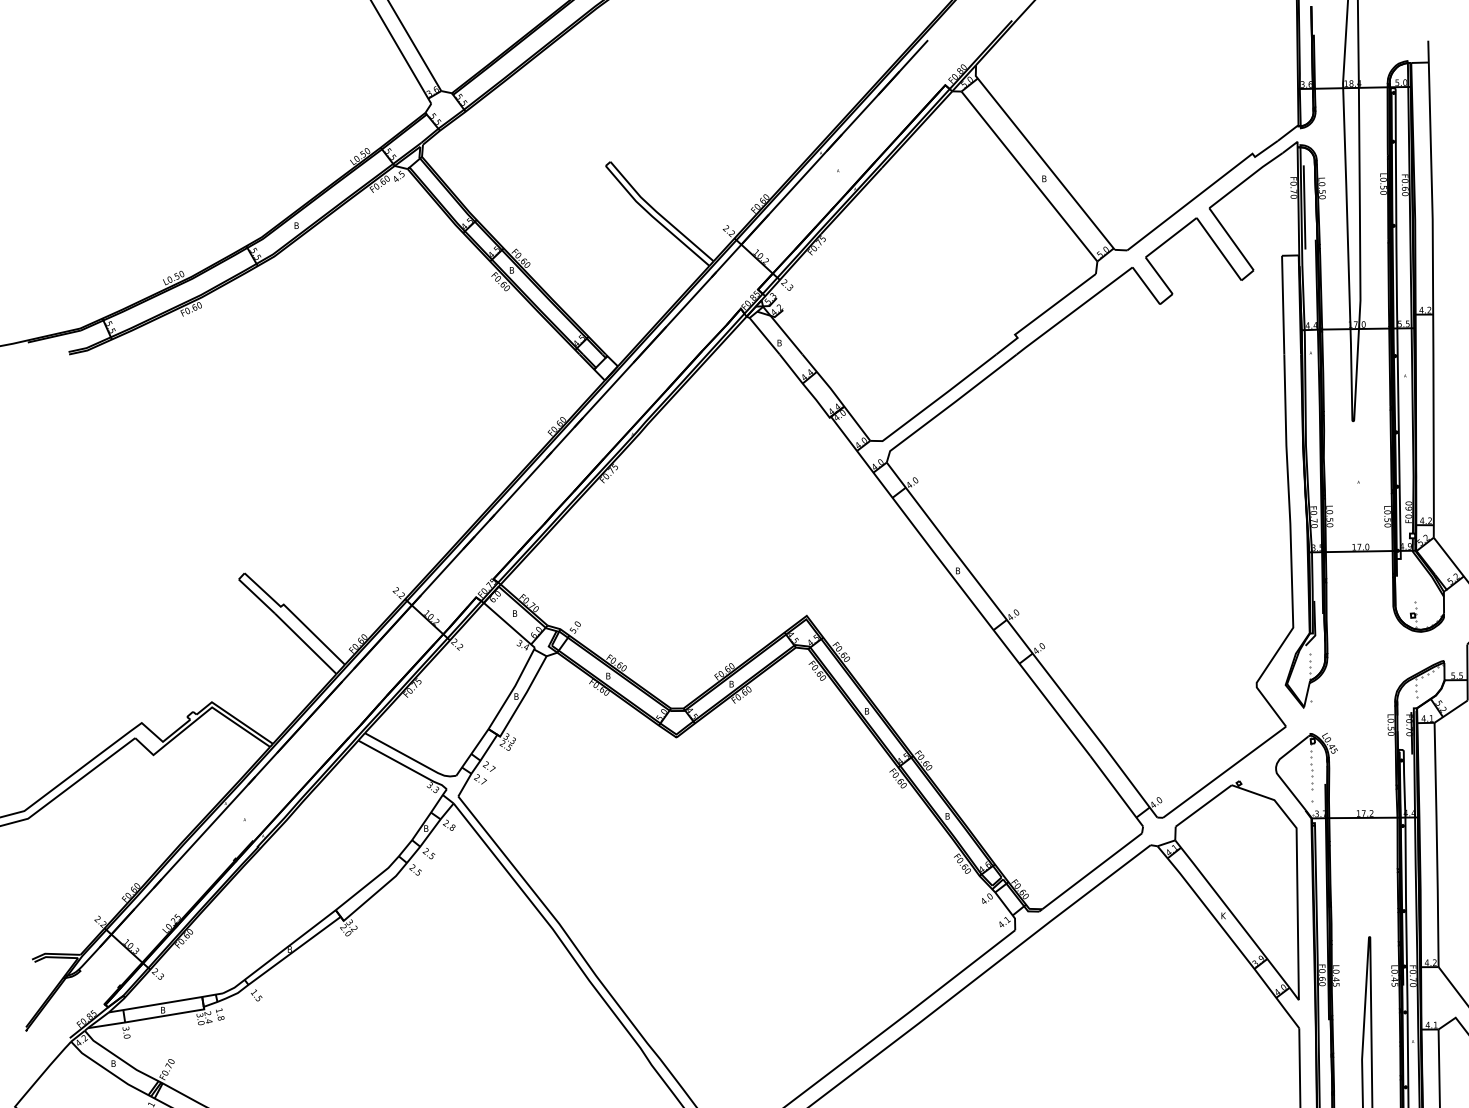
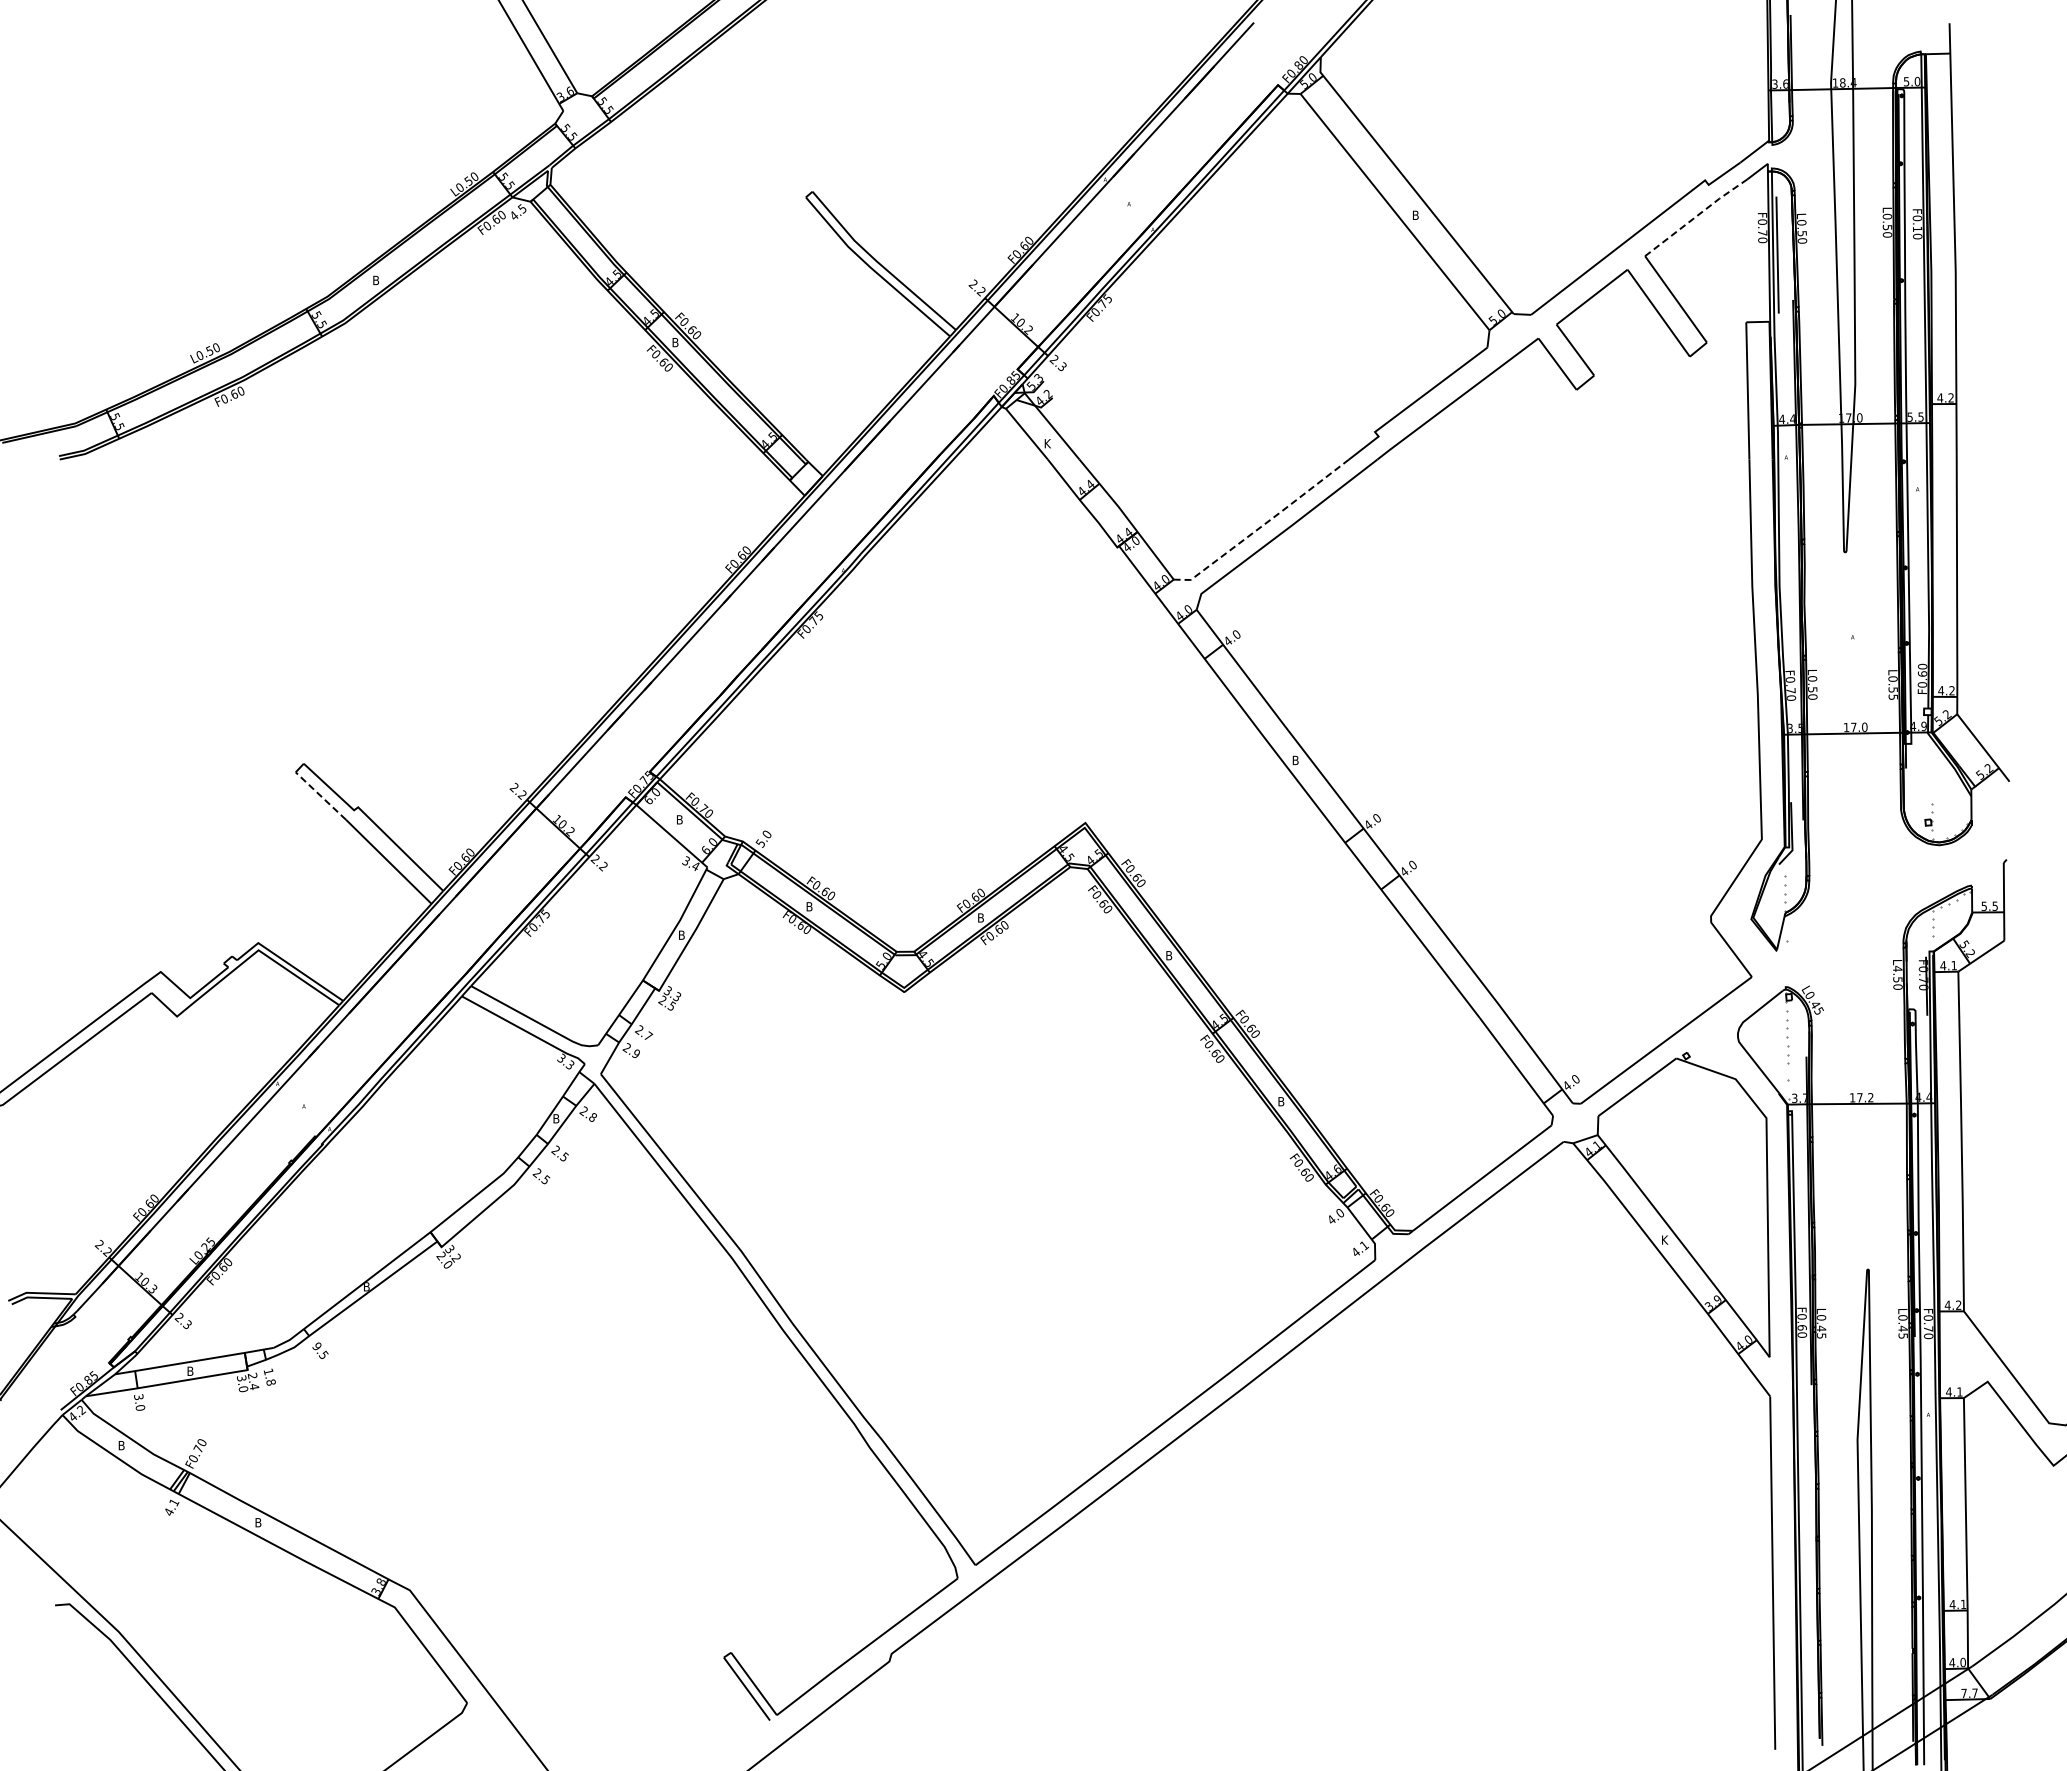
line: (1246, 179) -> (1696, 216), solid -> dashed
text: (1405, 189) -> (1917, 229), F0.60 -> F0.10
text: (780, 342) -> (1048, 443), B -> K
line: (934, 401) -> (1262, 525), solid -> dashed
text: (1387, 525) -> (1892, 697), L0.50 -> L0.55
line: (256, 596) -> (320, 796), solid -> dashed
text: (1390, 720) -> (1897, 968), L0.50 -> L4.50
text: (483, 780) -> (636, 1052), 2.7 -> 2.9
text: (253, 992) -> (316, 1346), 1.5 -> 9.5

